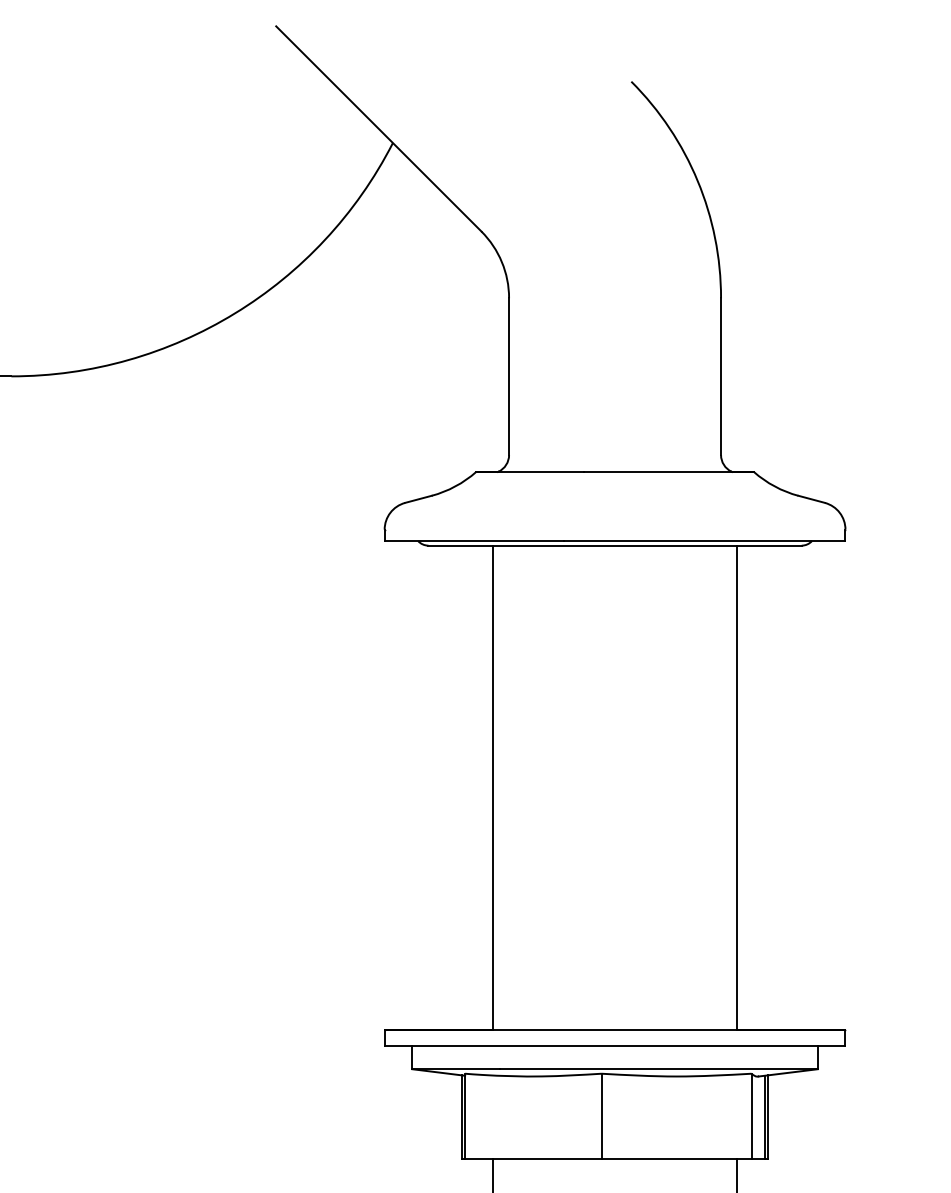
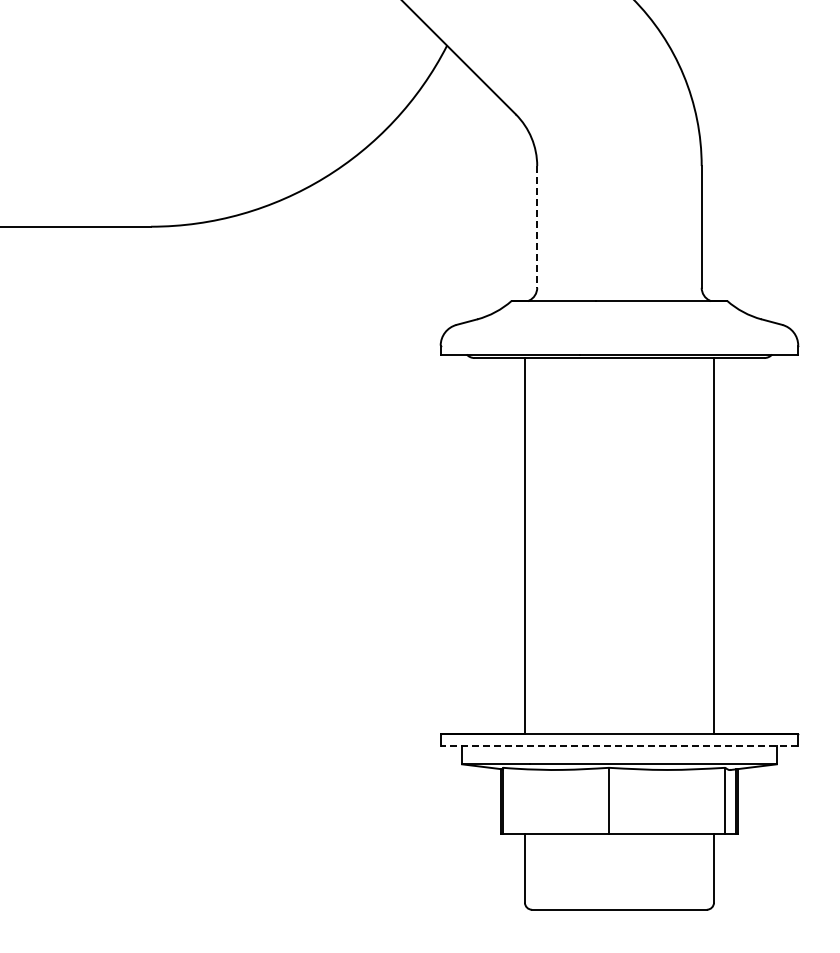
line: (509, 376) -> (537, 226), solid -> dashed
line: (615, 1046) -> (619, 746), solid -> dashed

